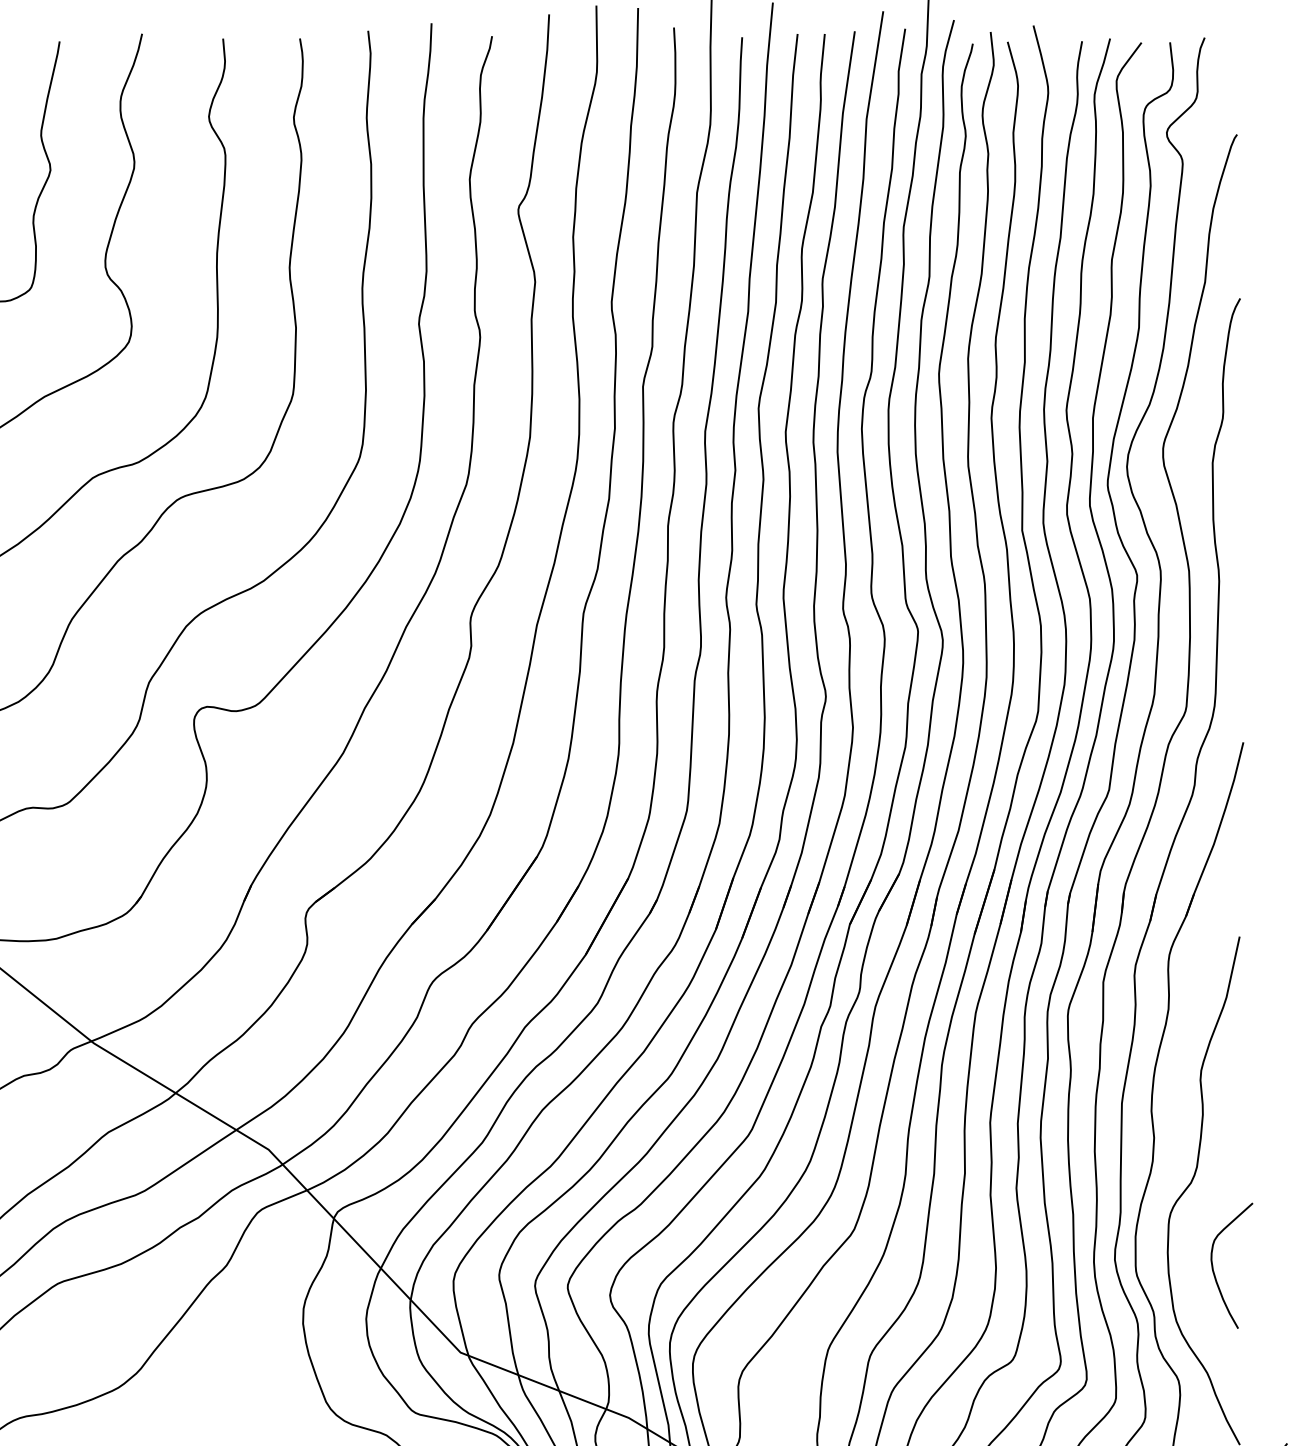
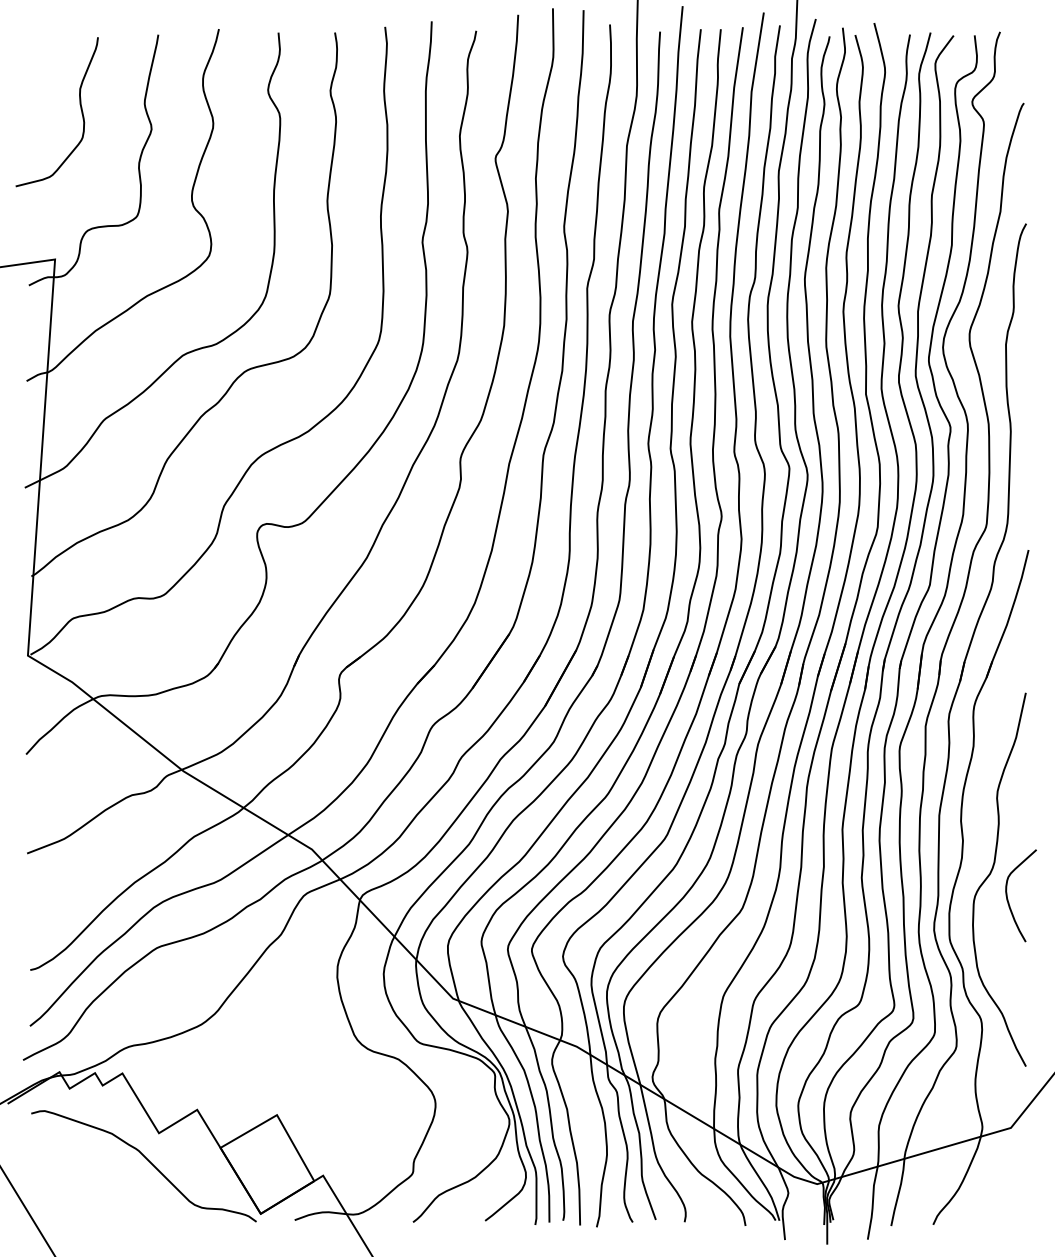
curve: (1214, 1270) -> (1008, 899), moved

